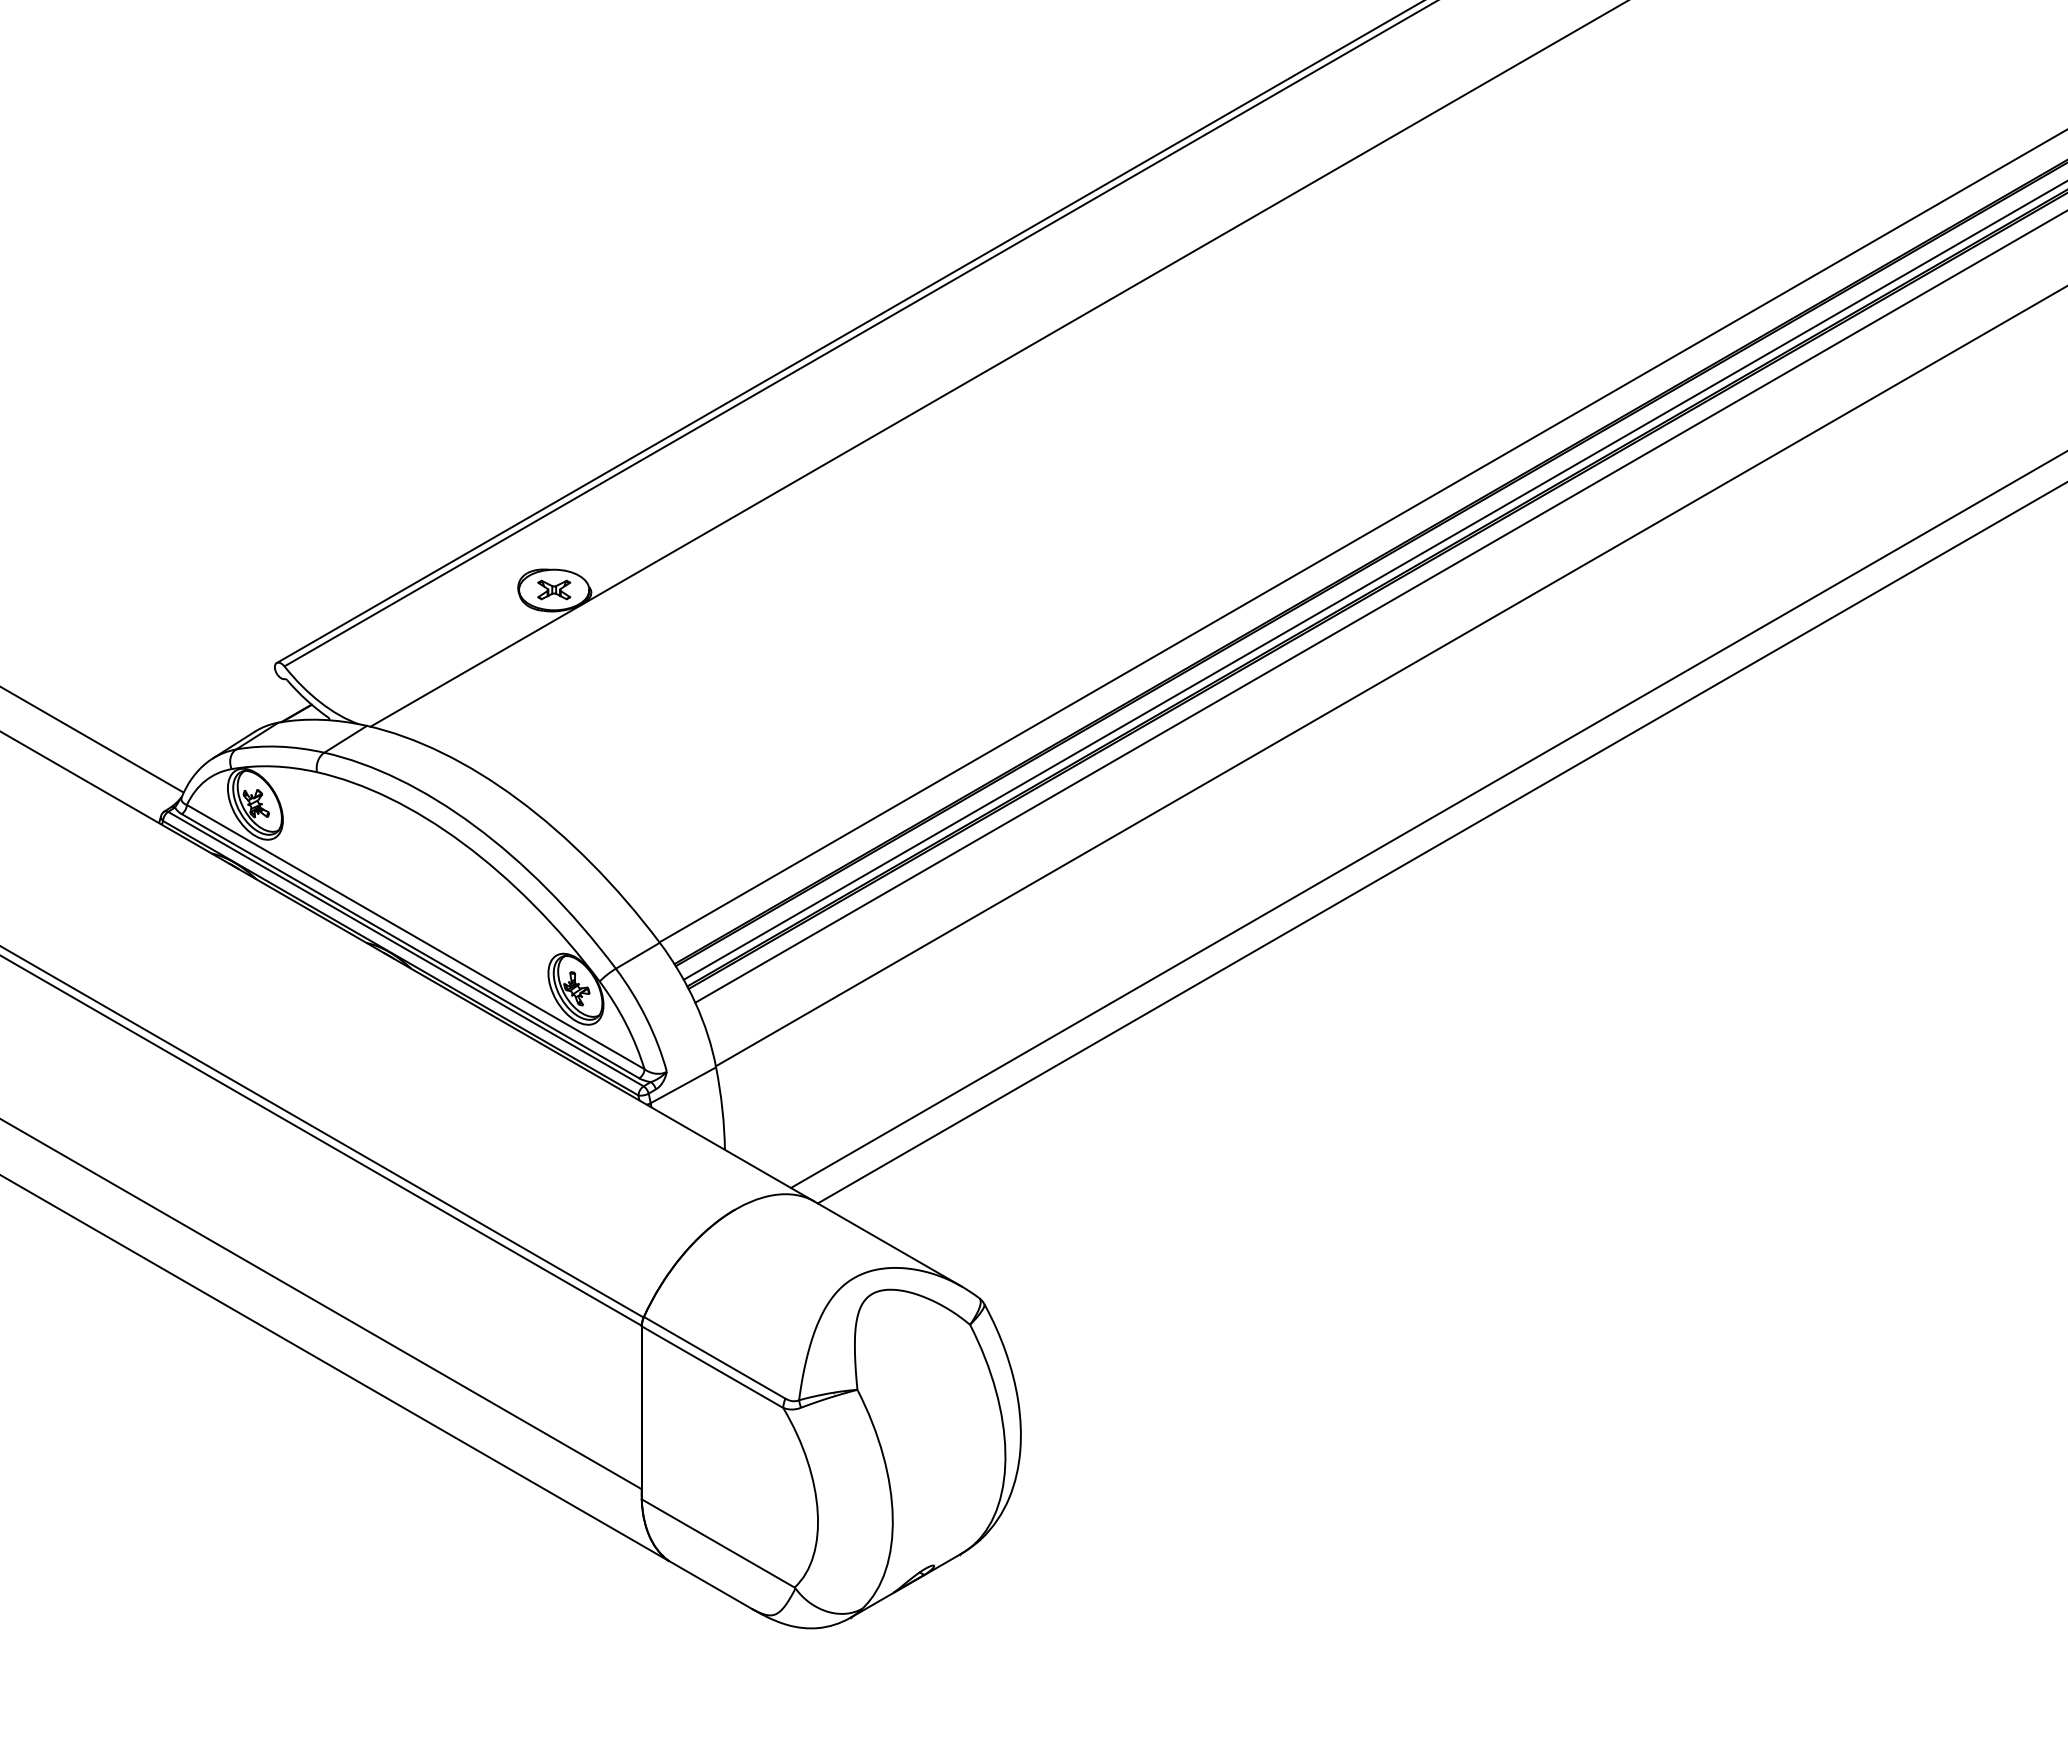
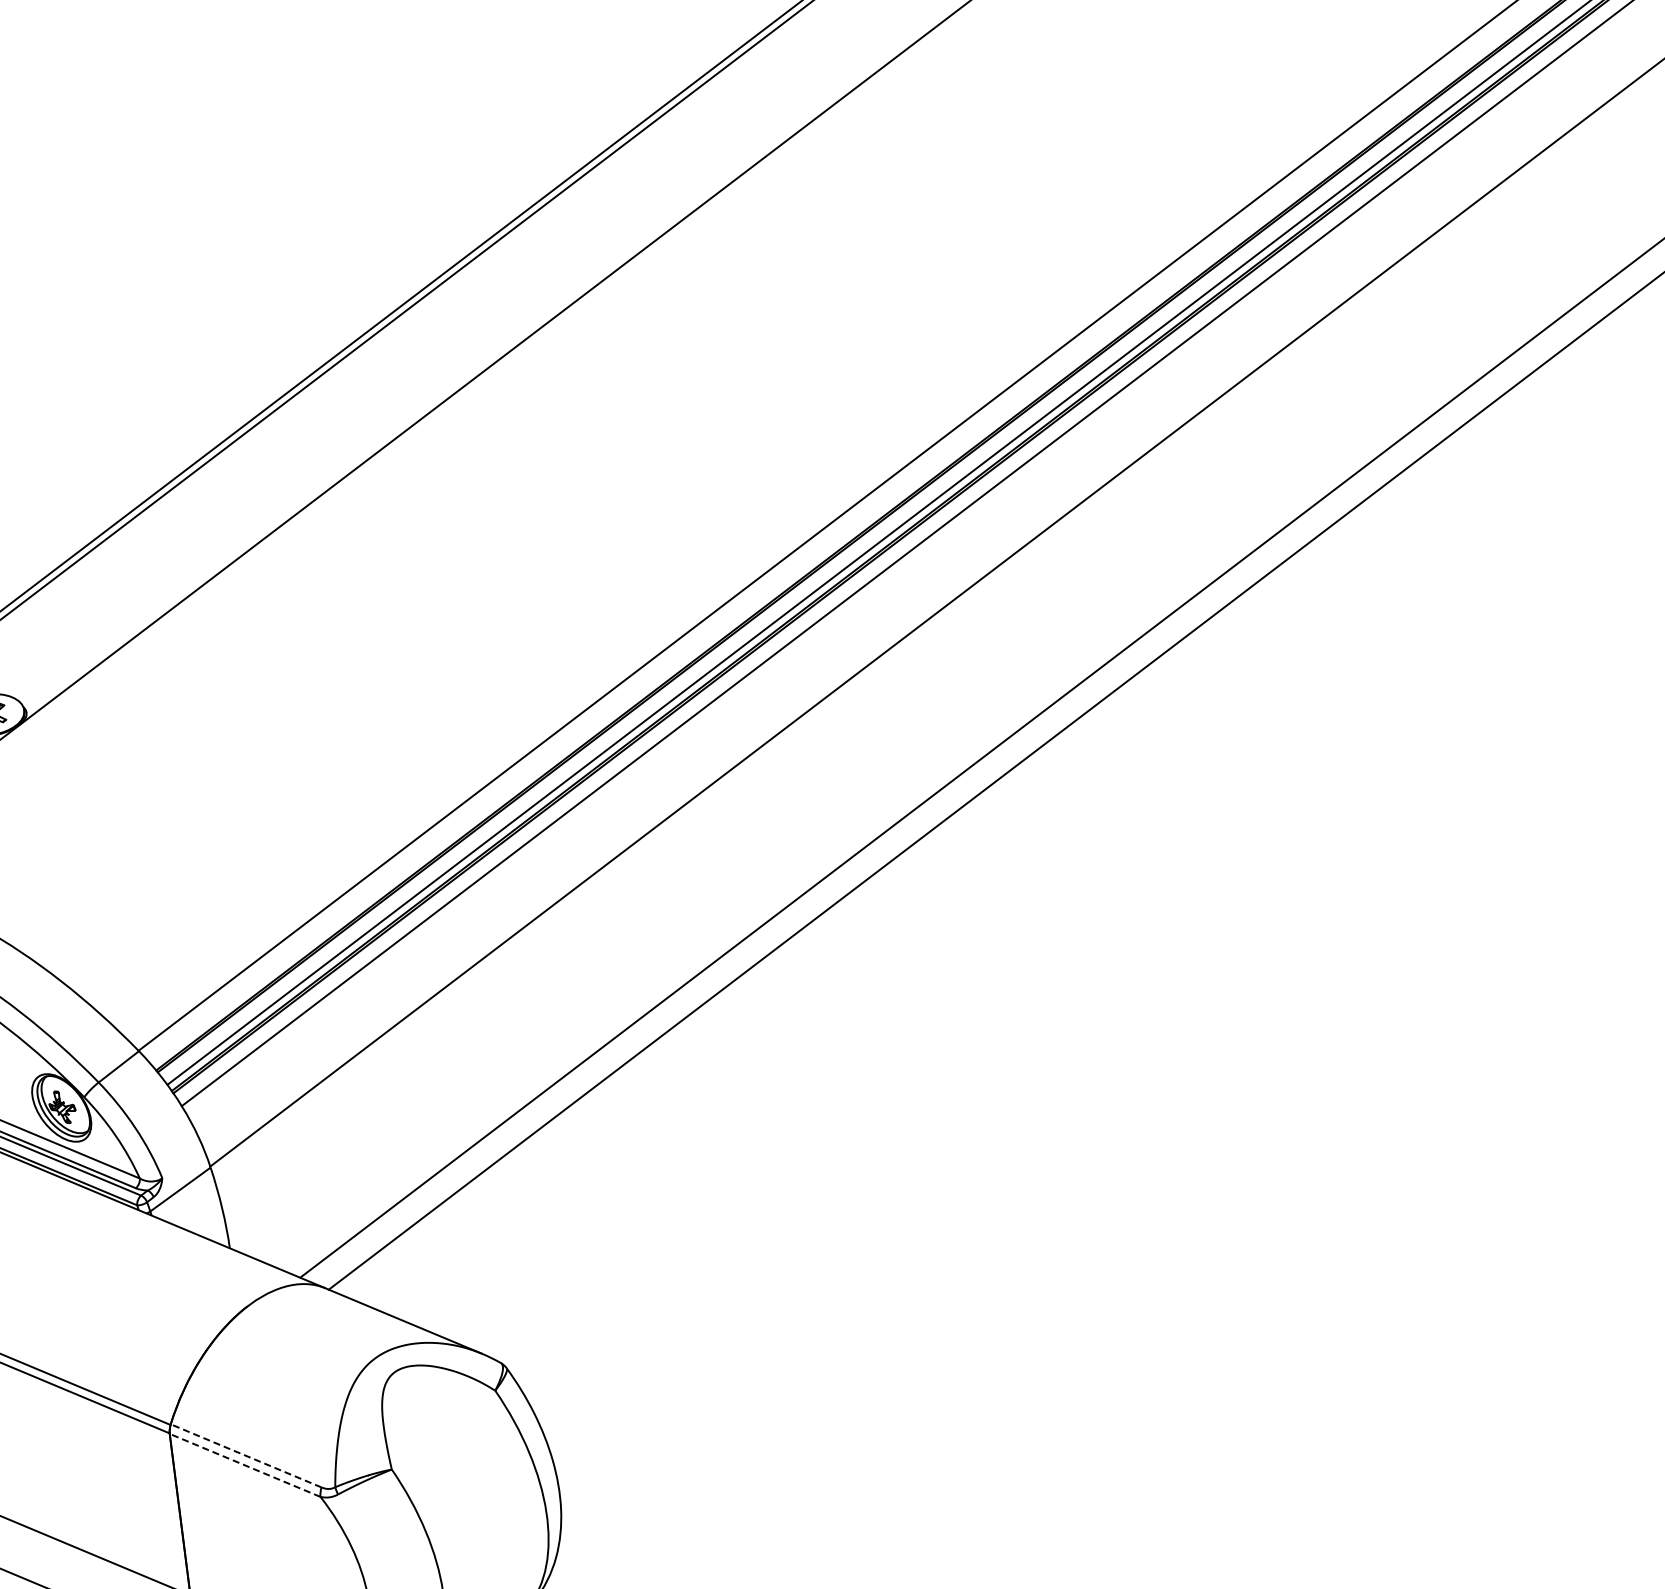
line: (714, 1357) -> (245, 1455), solid -> dashed
line: (712, 1367) -> (245, 1465), solid -> dashed

